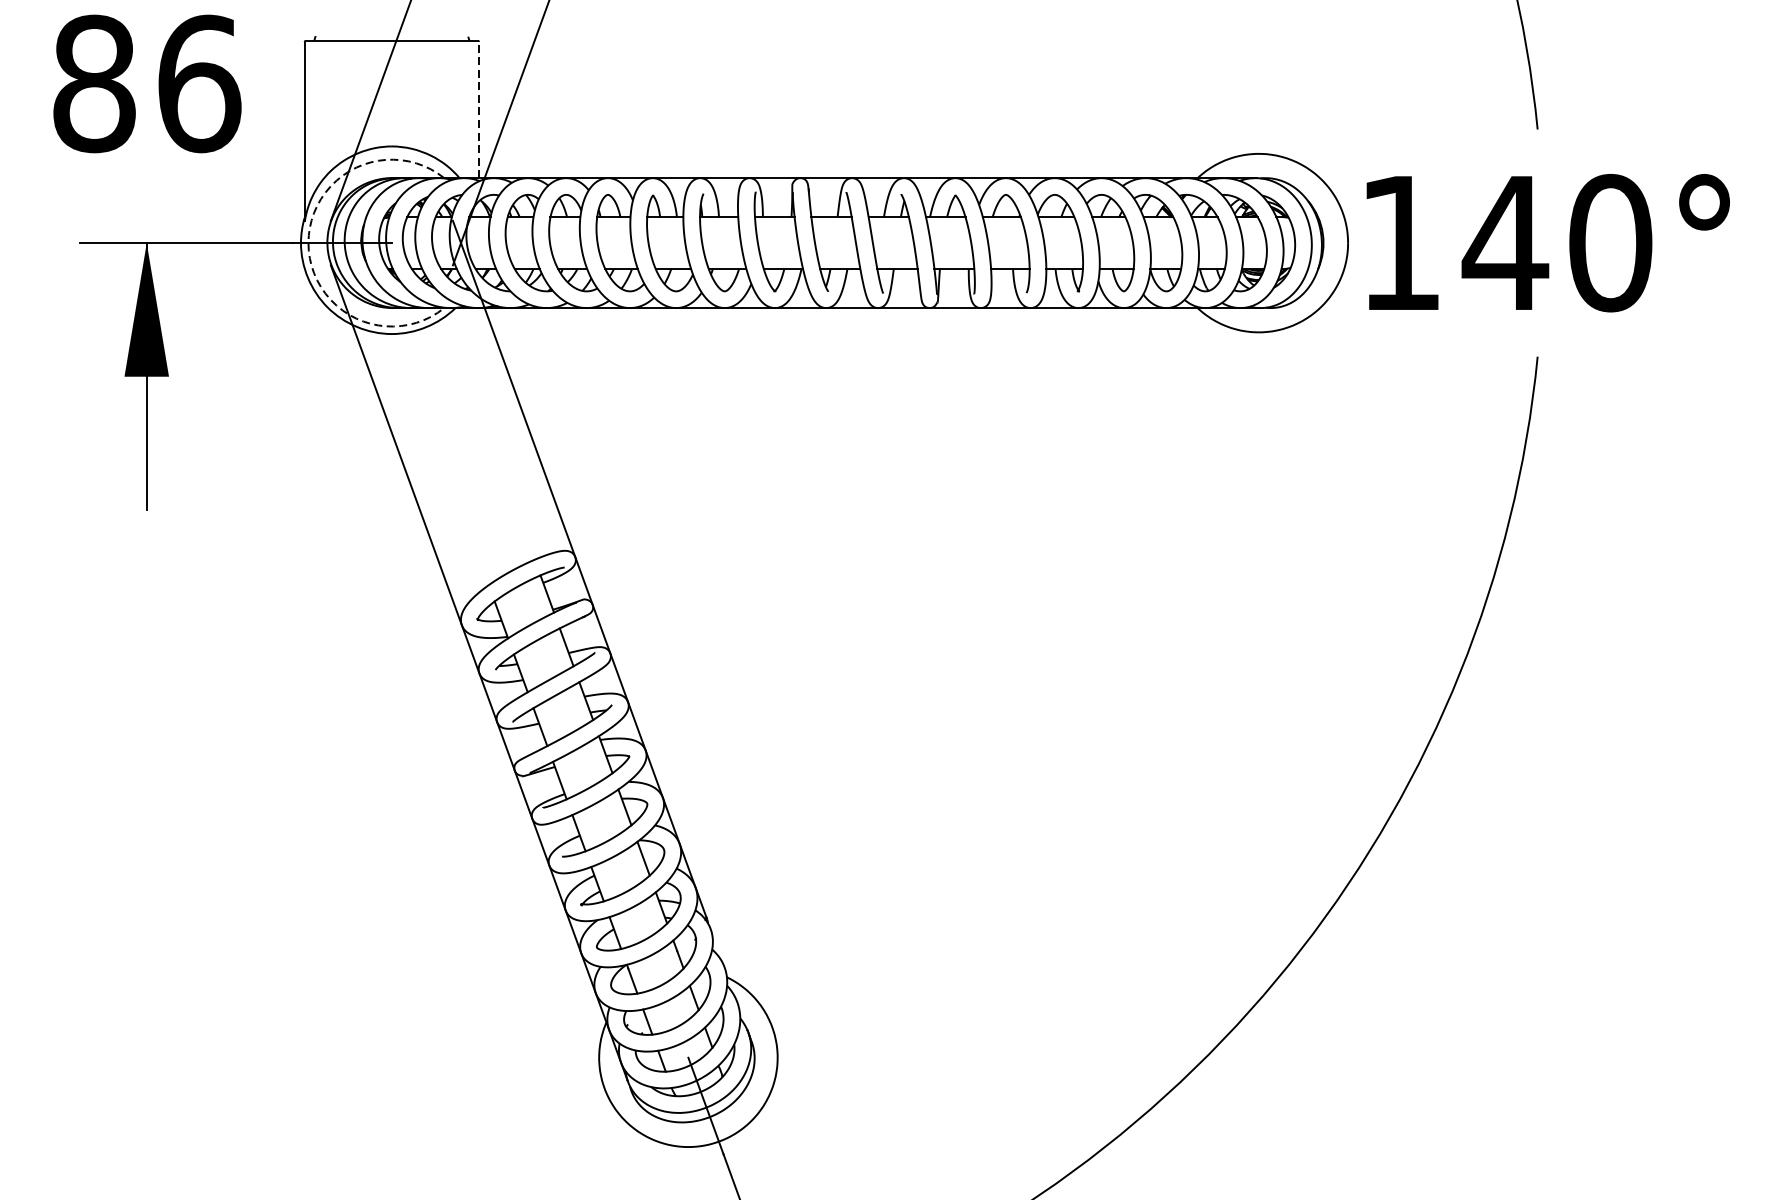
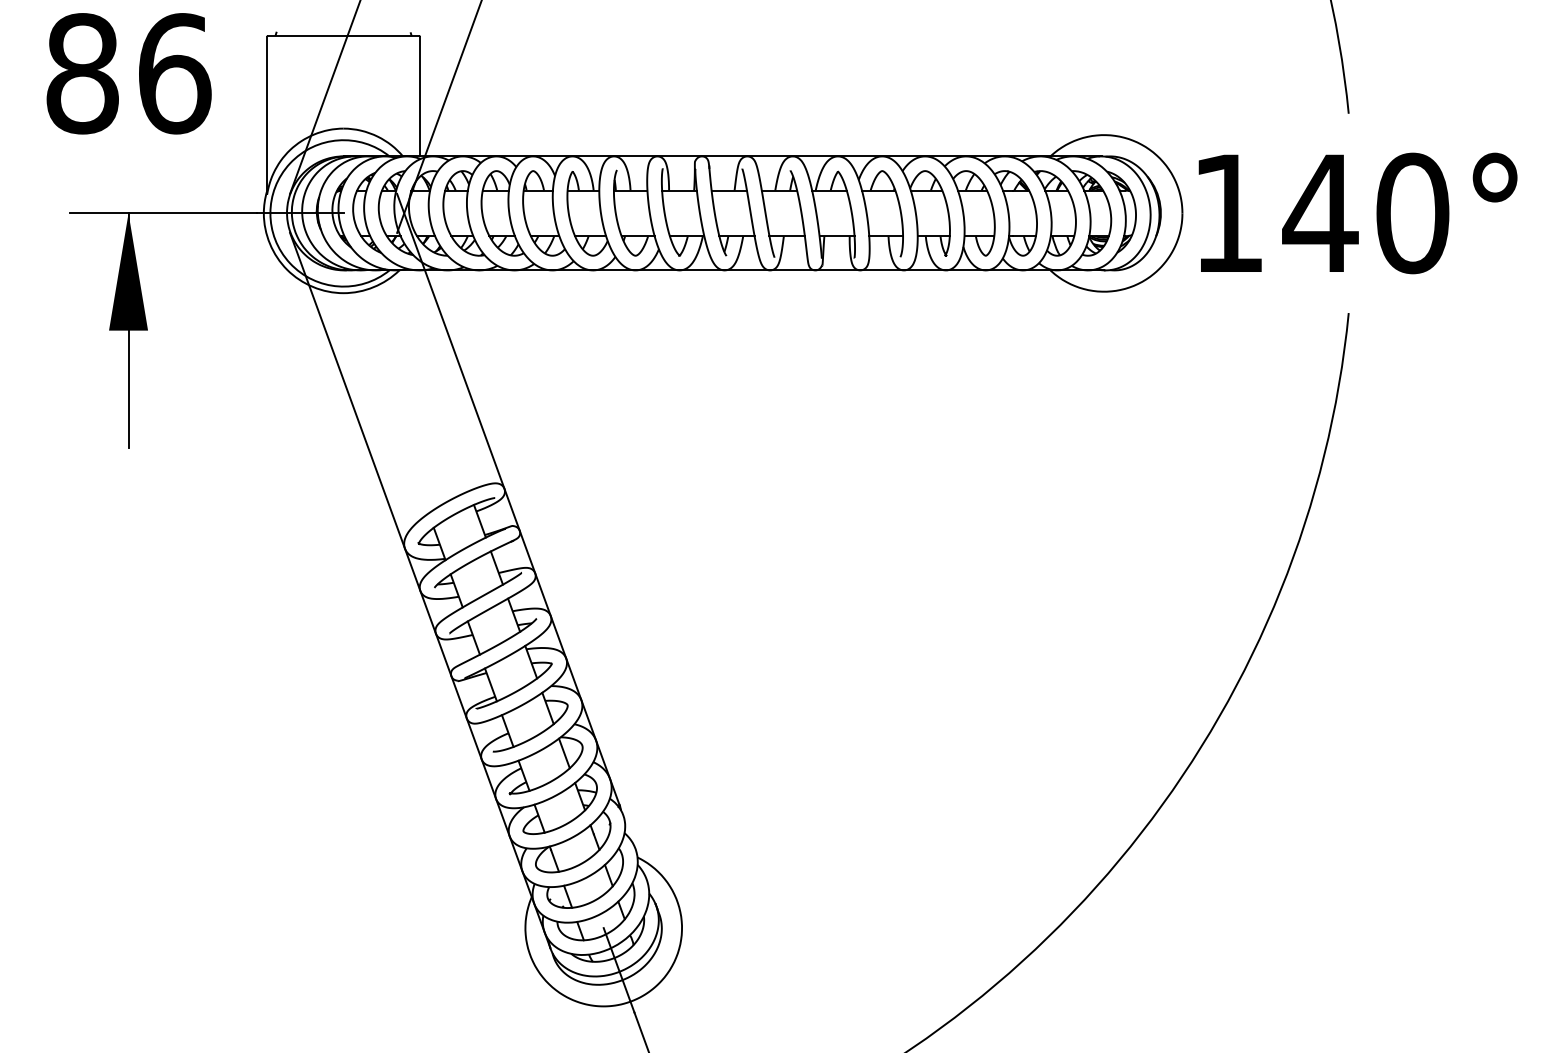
line: (479, 109) -> (420, 96), dashed -> solid
arc: (308, 243) -> (270, 213), dashed -> solid

